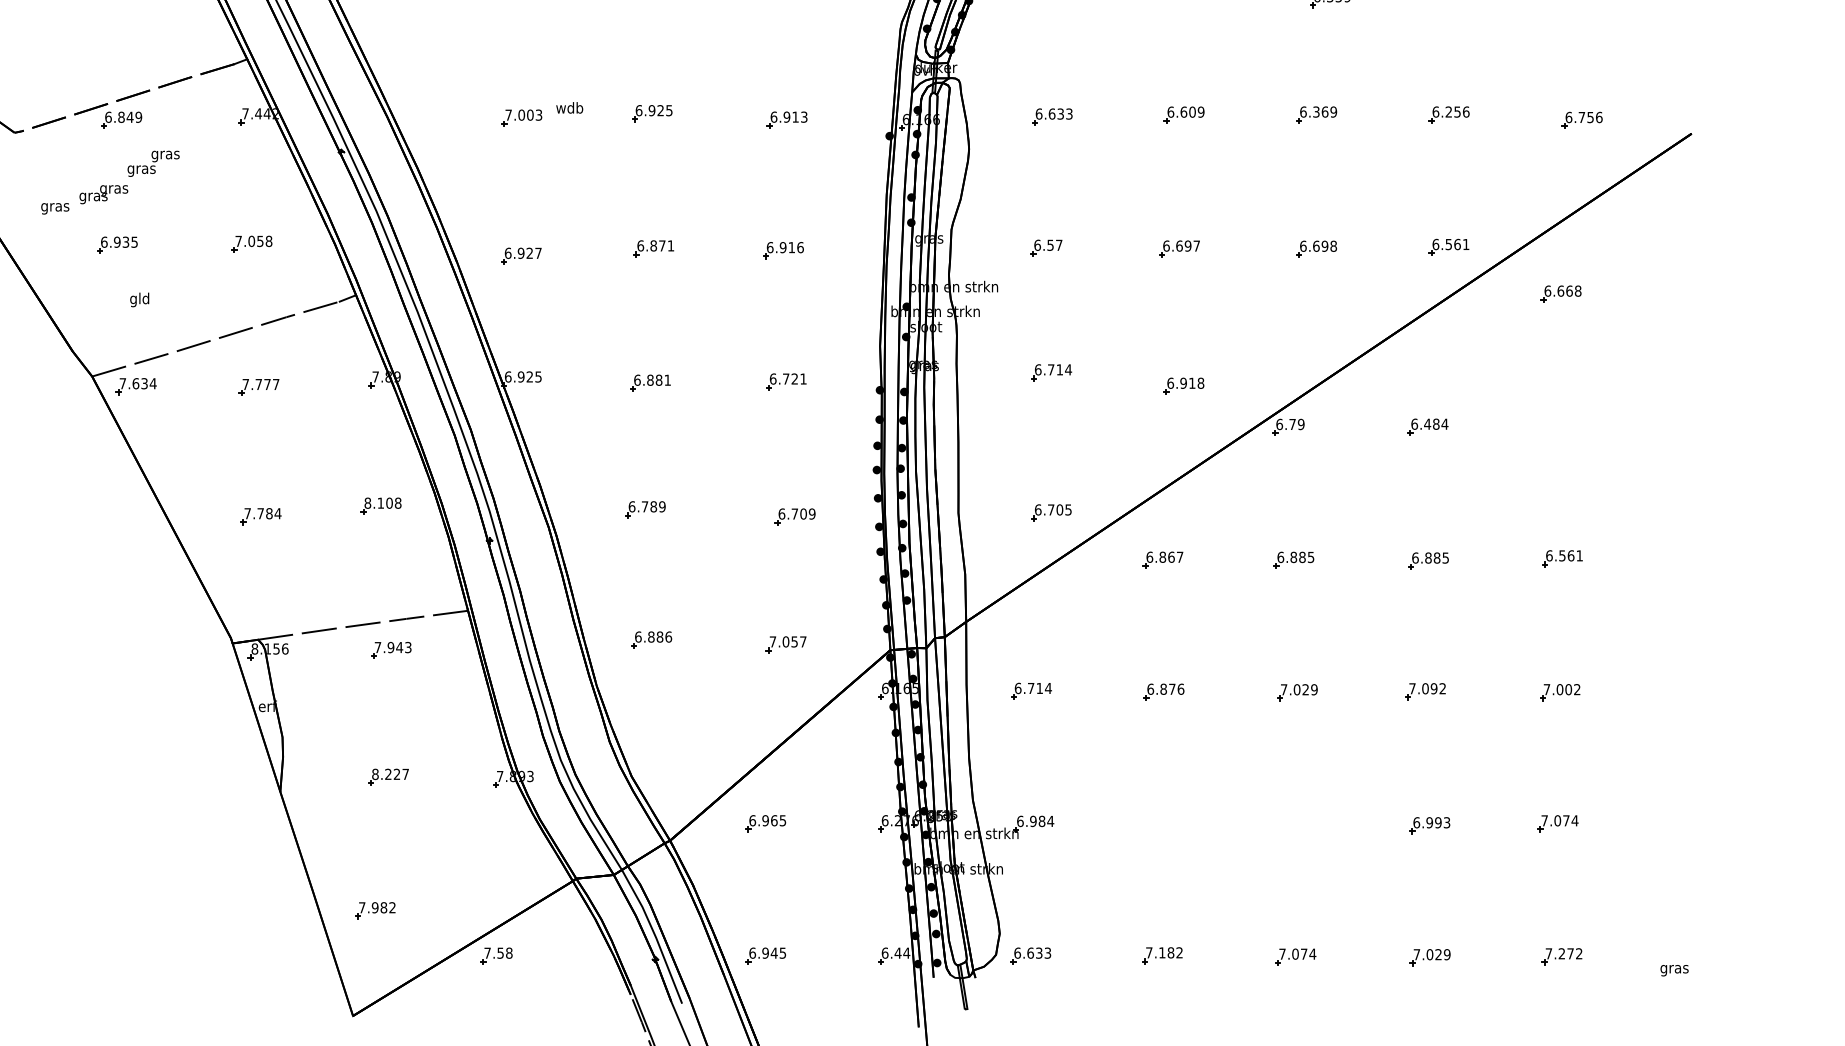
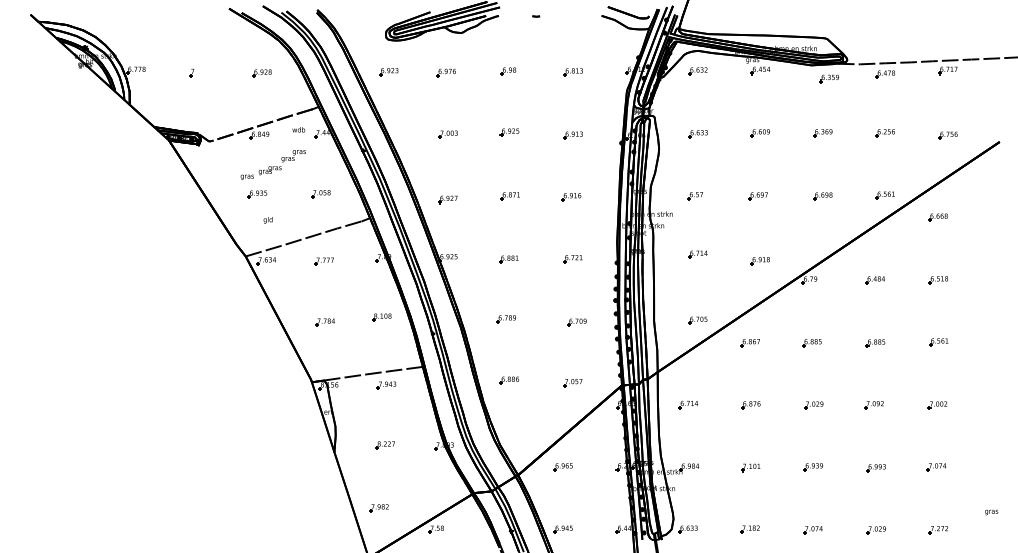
text: (569, 107) -> (298, 129), moved
text: (108, 181) -> (272, 164), moved
part: (1561, 427) -> (938, 280), added
part: (1163, 824) -> (750, 467), added
part: (1296, 824) -> (813, 467), added
text: (1674, 970) -> (991, 512), moved

